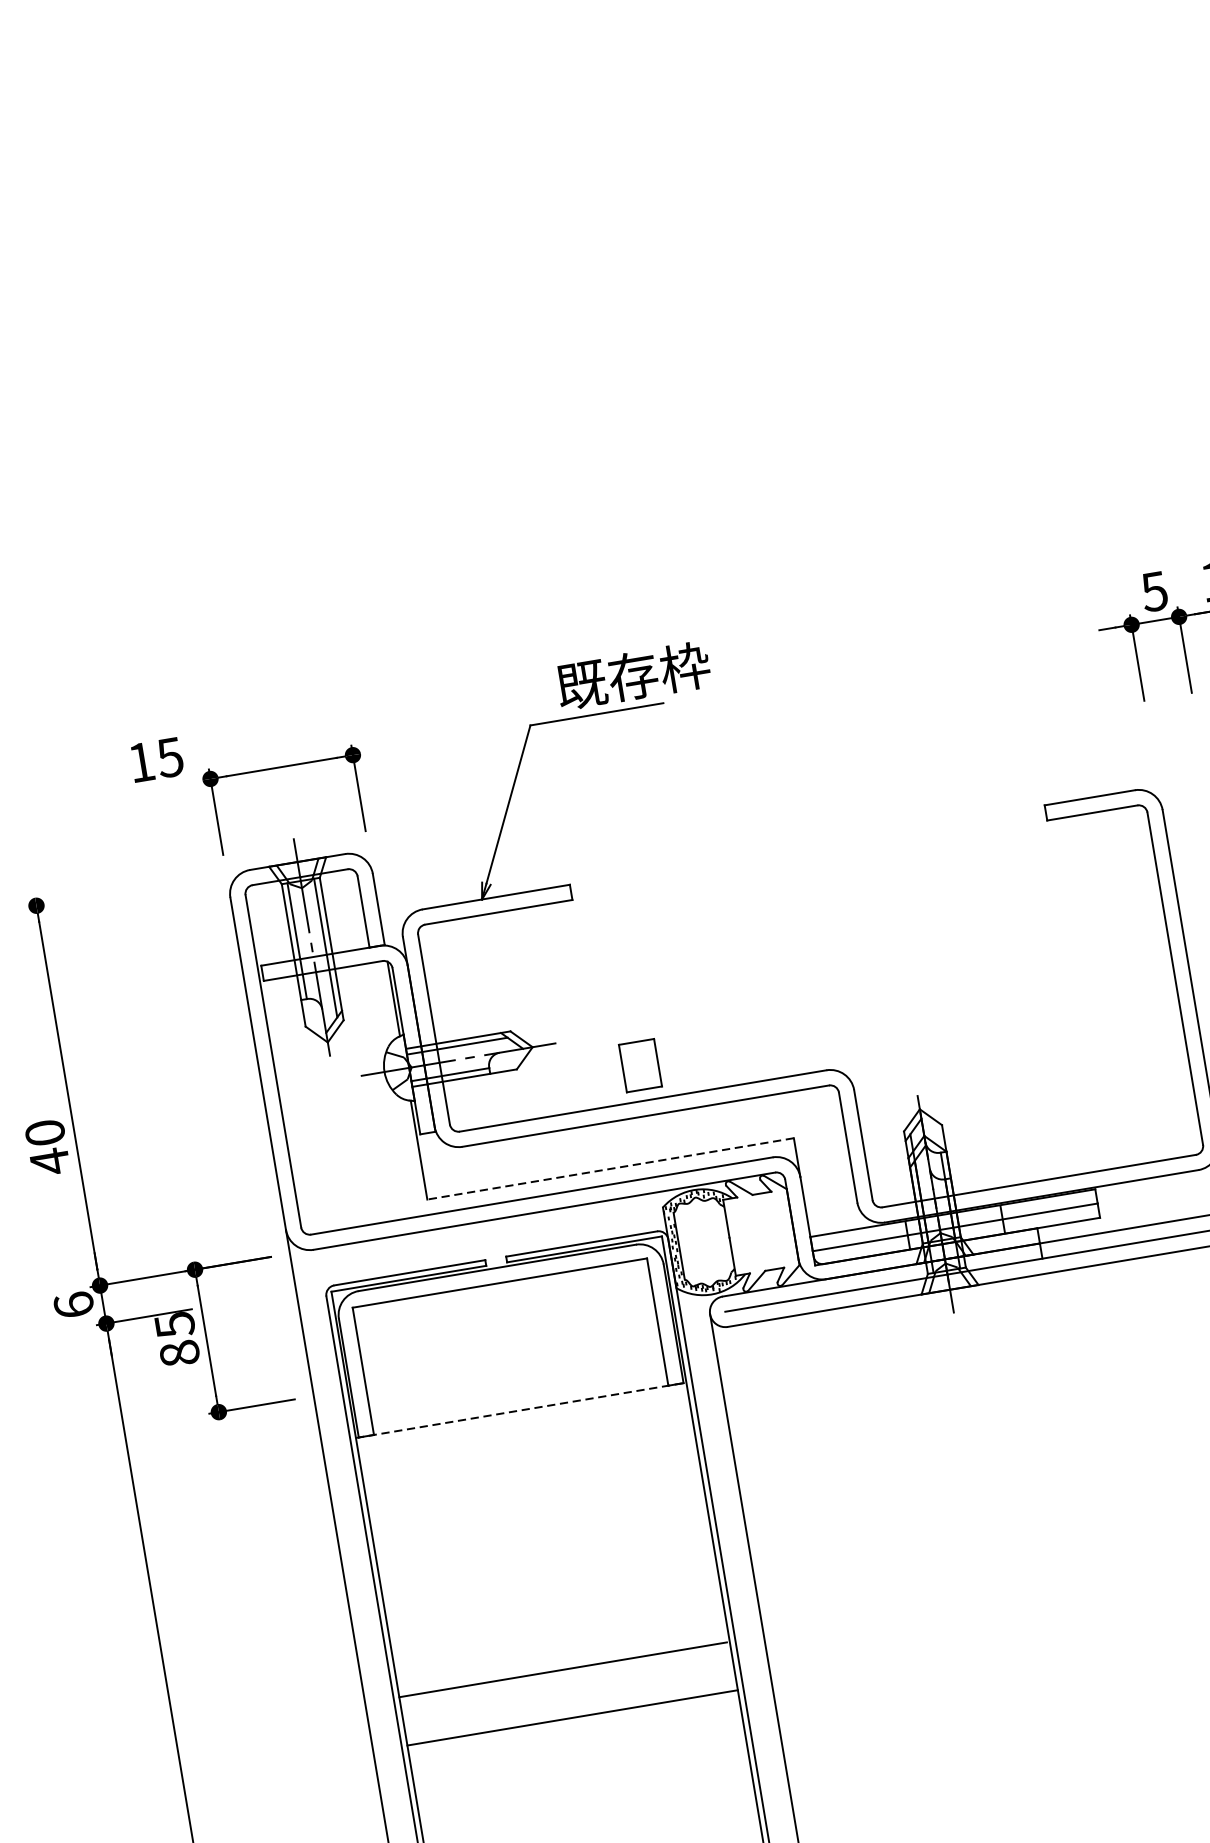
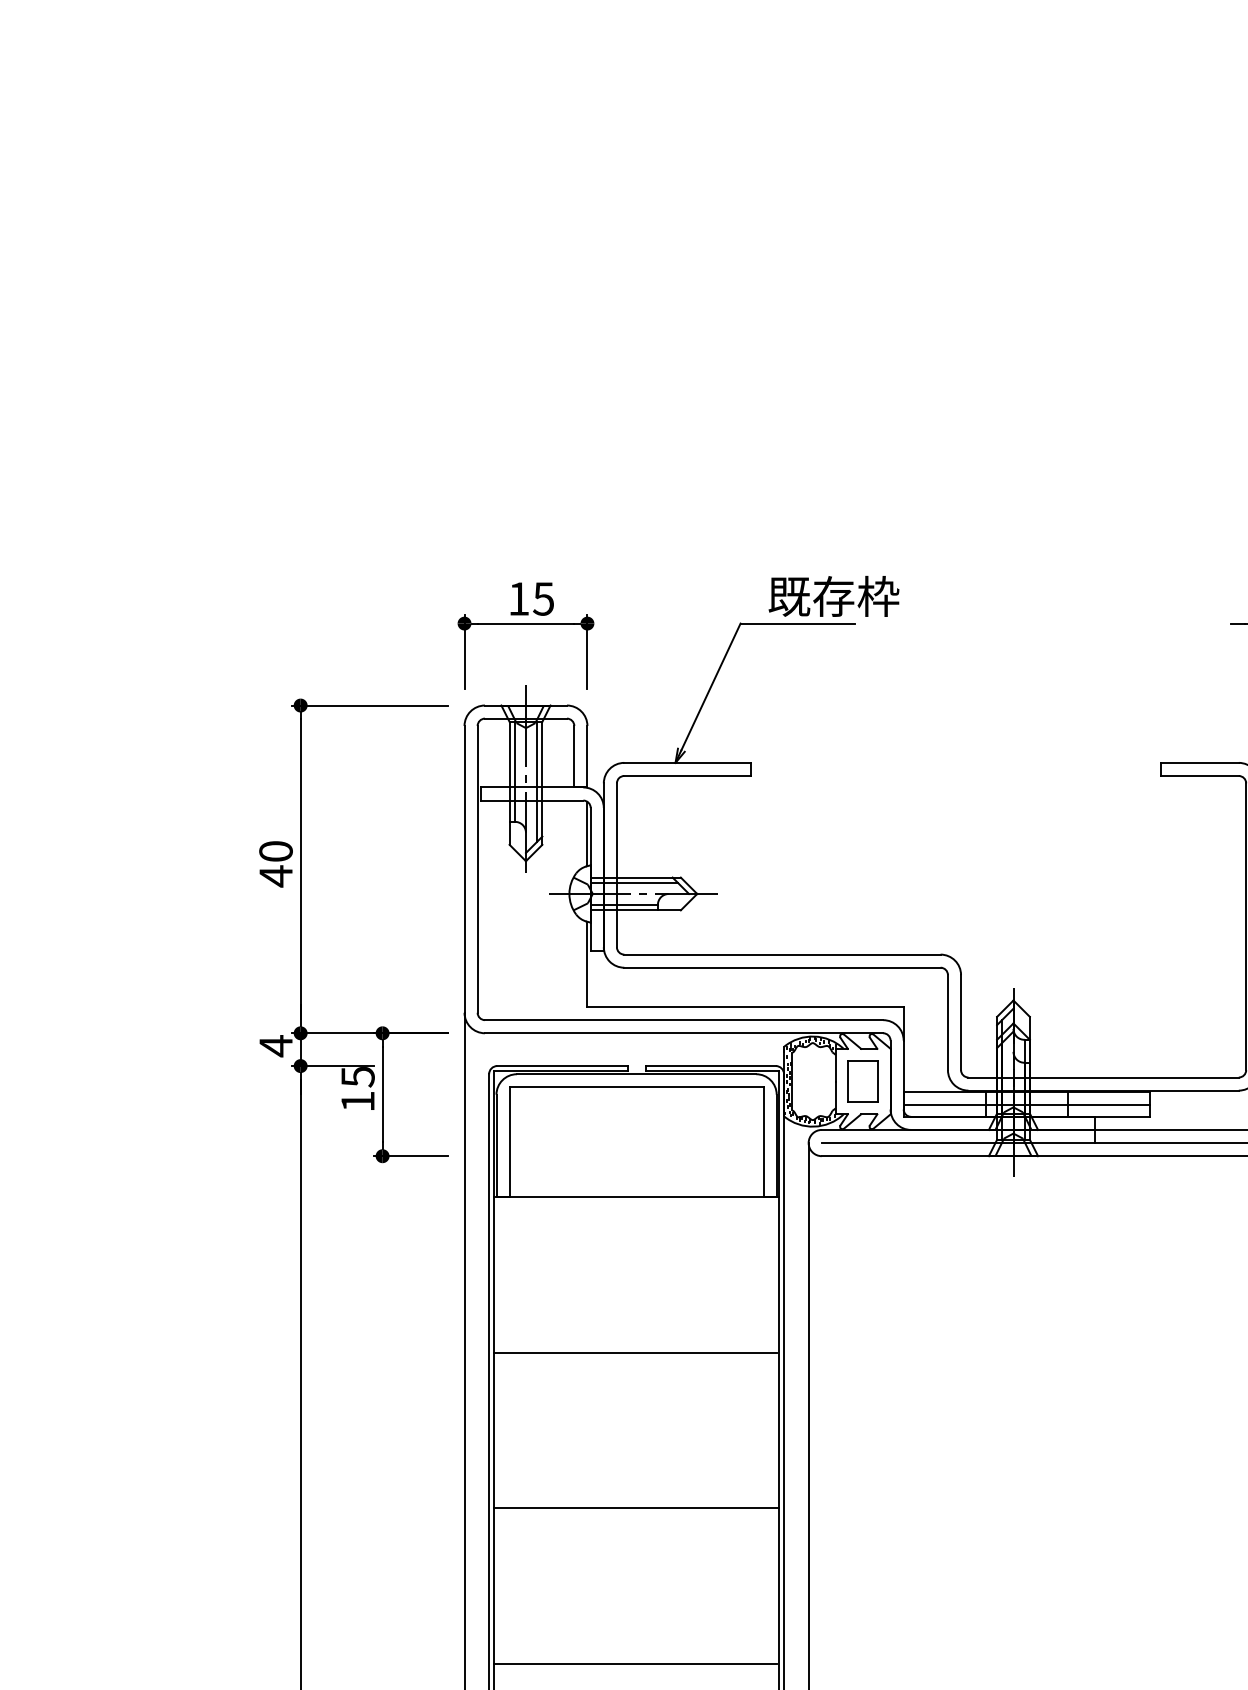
text: (155, 759) -> (531, 598), moved
line: (117, 892) -> (370, 705), added
part: (639, 1065) -> (862, 1081), moved
text: (47, 1148) -> (275, 864), moved
line: (610, 1169) -> (745, 1007), dashed -> solid
text: (73, 1305) -> (275, 1046), 6 -> 4
text: (179, 1353) -> (357, 1101), 85 -> 15
line: (521, 1410) -> (636, 1197), dashed -> solid
line: (563, 1669) -> (635, 1352), moved
line: (572, 1717) -> (636, 1508), moved

